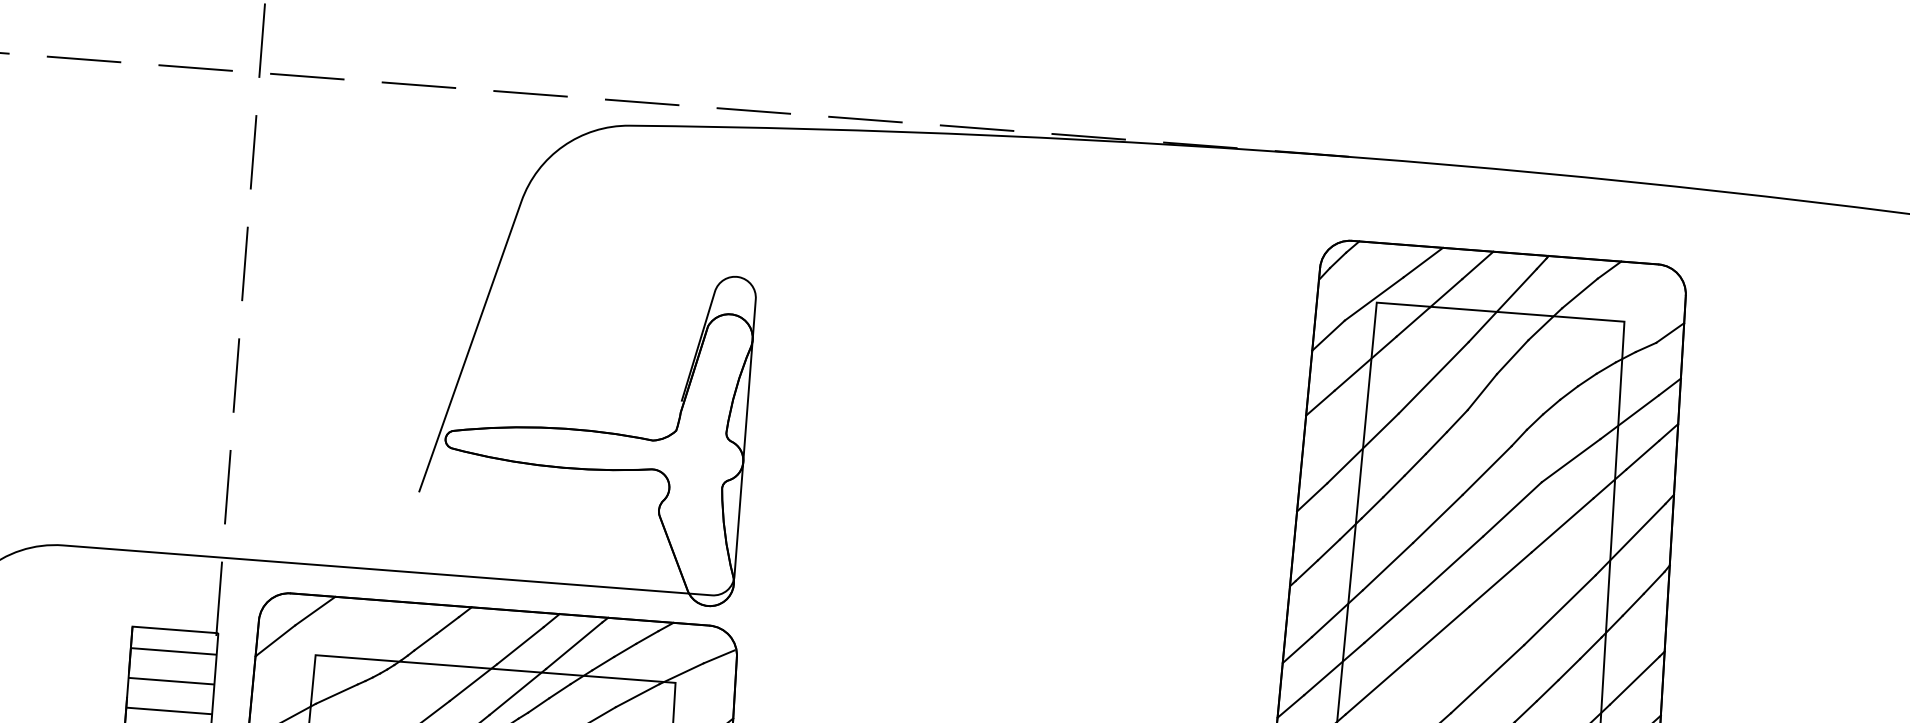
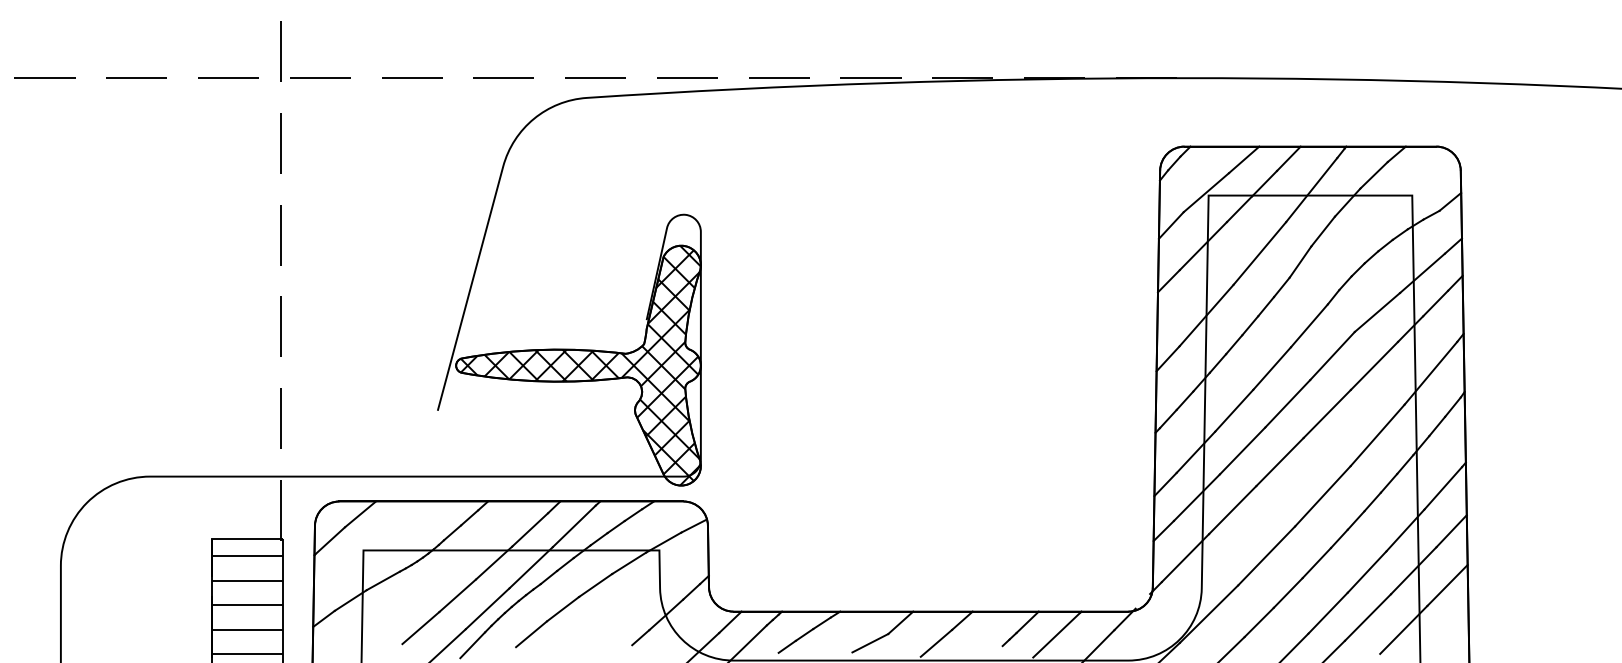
hatch: (596, 450) -> (580, 365), added

